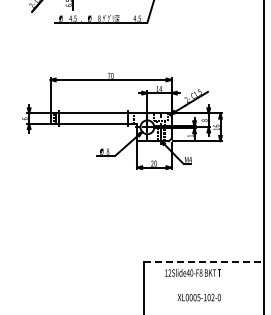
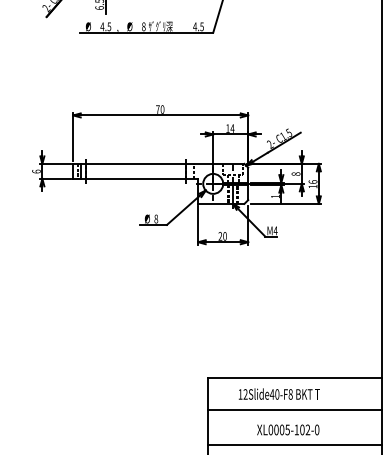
line: (204, 261) -> (295, 377), dashed -> solid
line: (203, 284) -> (294, 411), added
line: (203, 308) -> (294, 445), added

